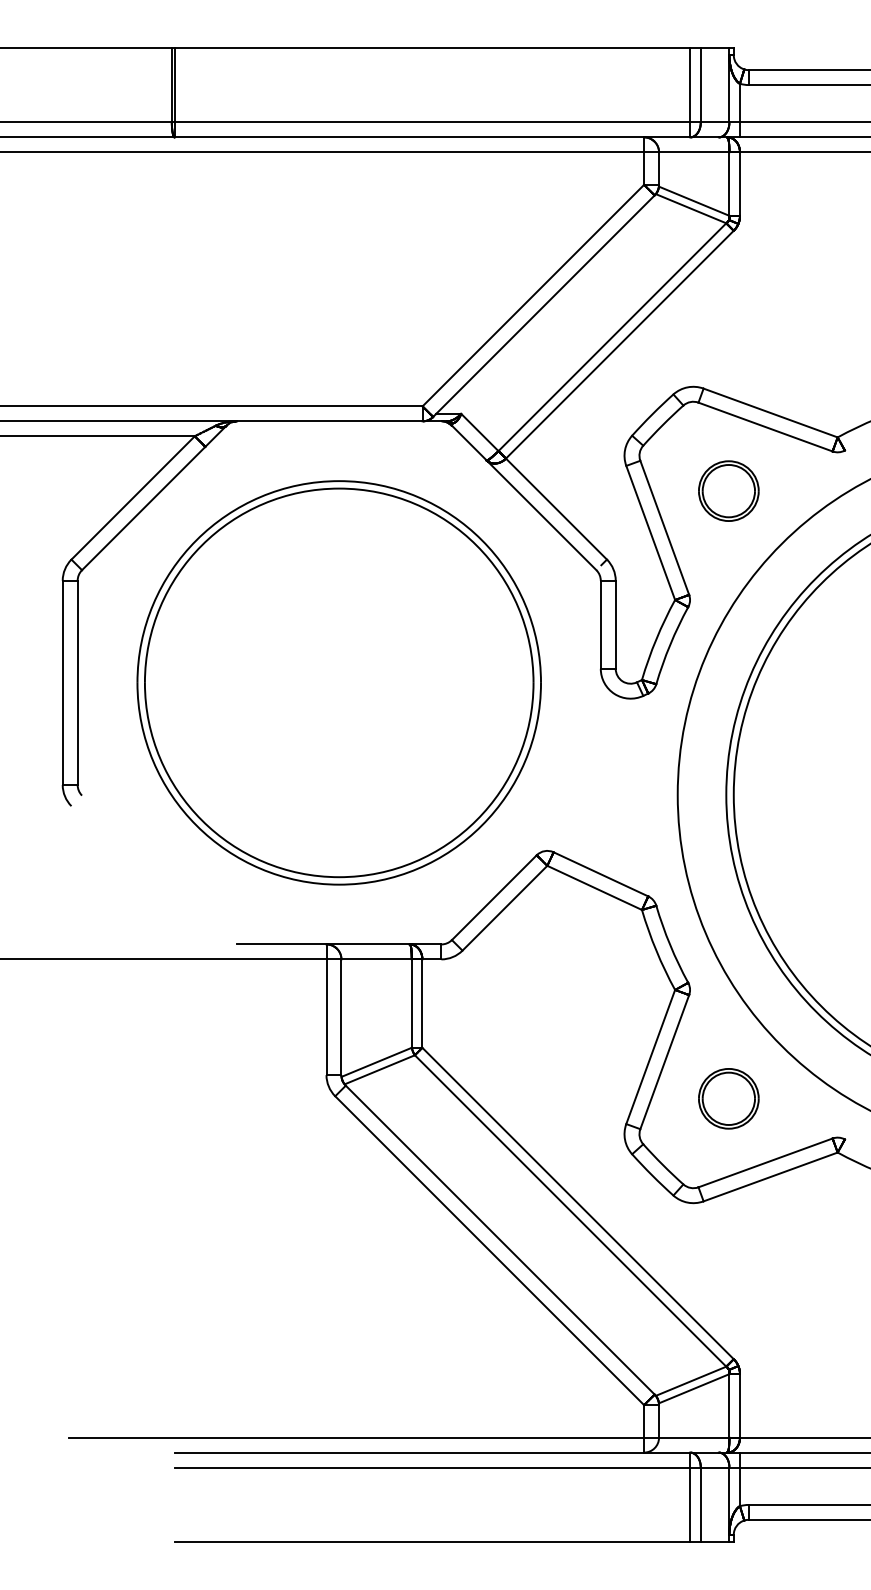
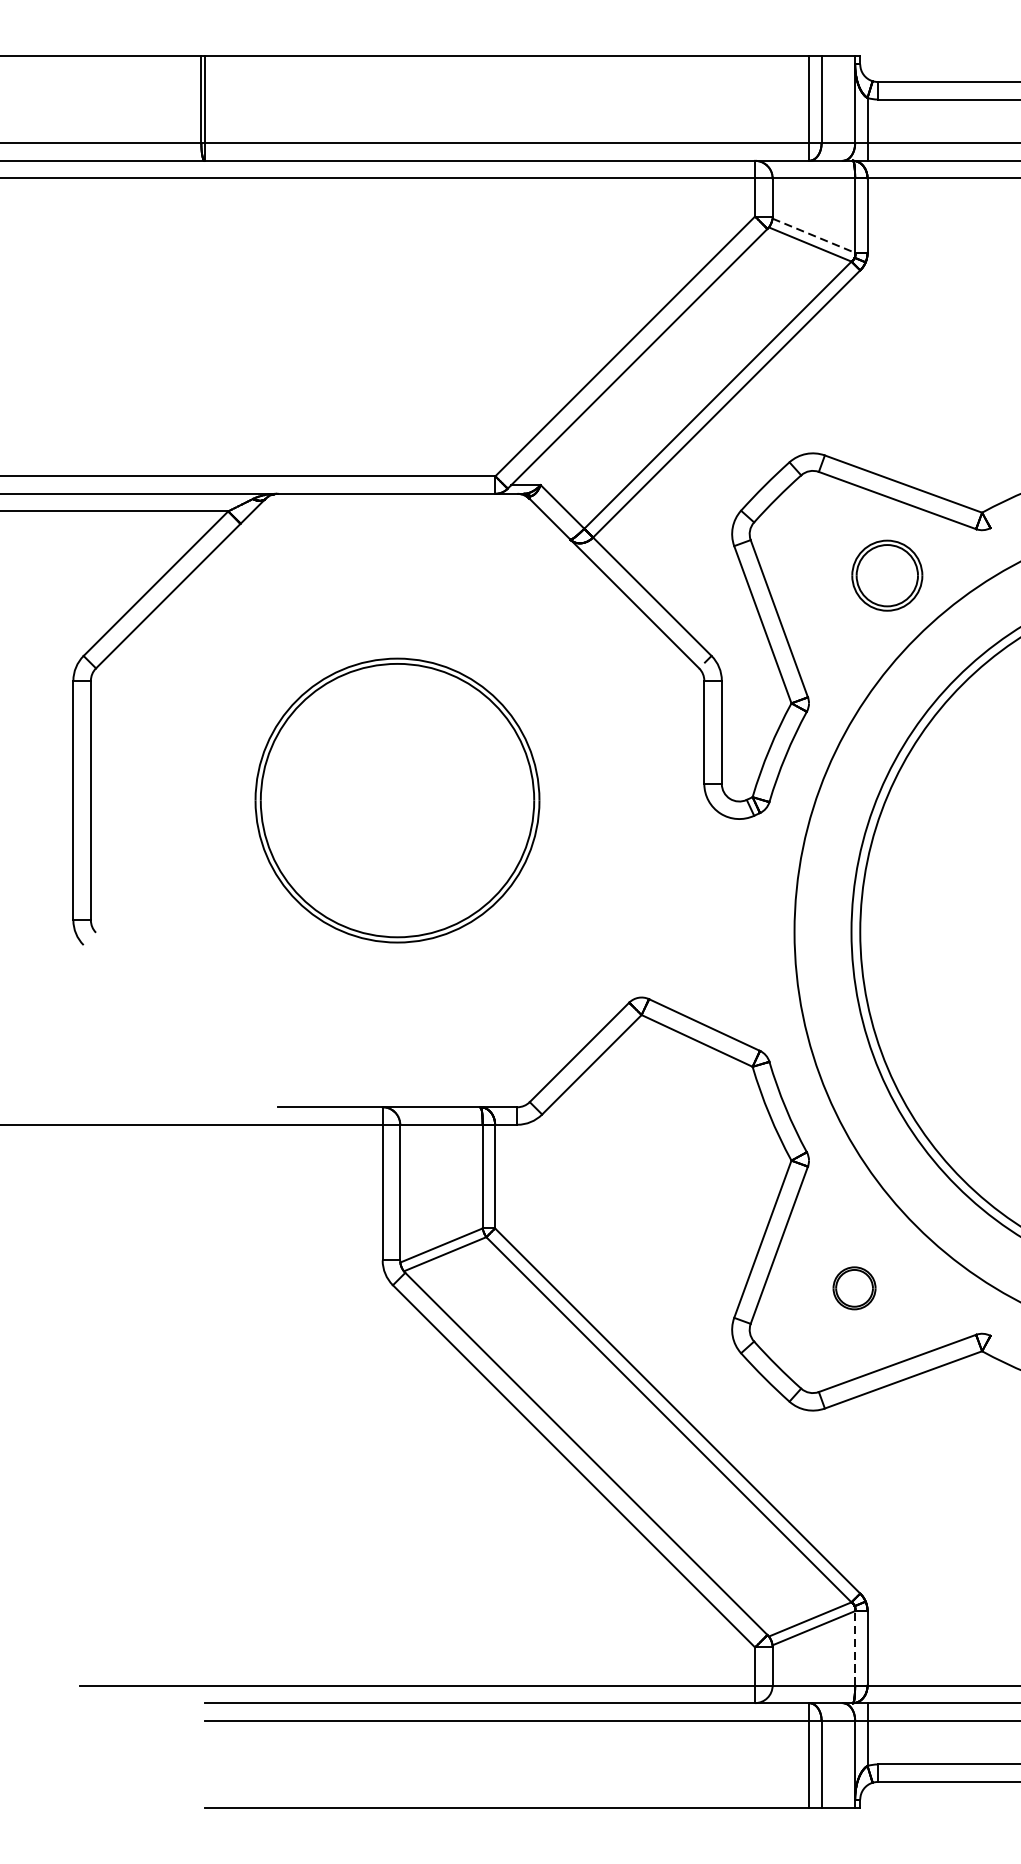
line: (694, 201) -> (814, 236), solid -> dashed
part: (728, 490) -> (886, 574), moved
part: (338, 682) -> (396, 800), size x0.6
part: (728, 1098) -> (854, 1287), size x0.6
line: (729, 1405) -> (855, 1647), solid -> dashed

